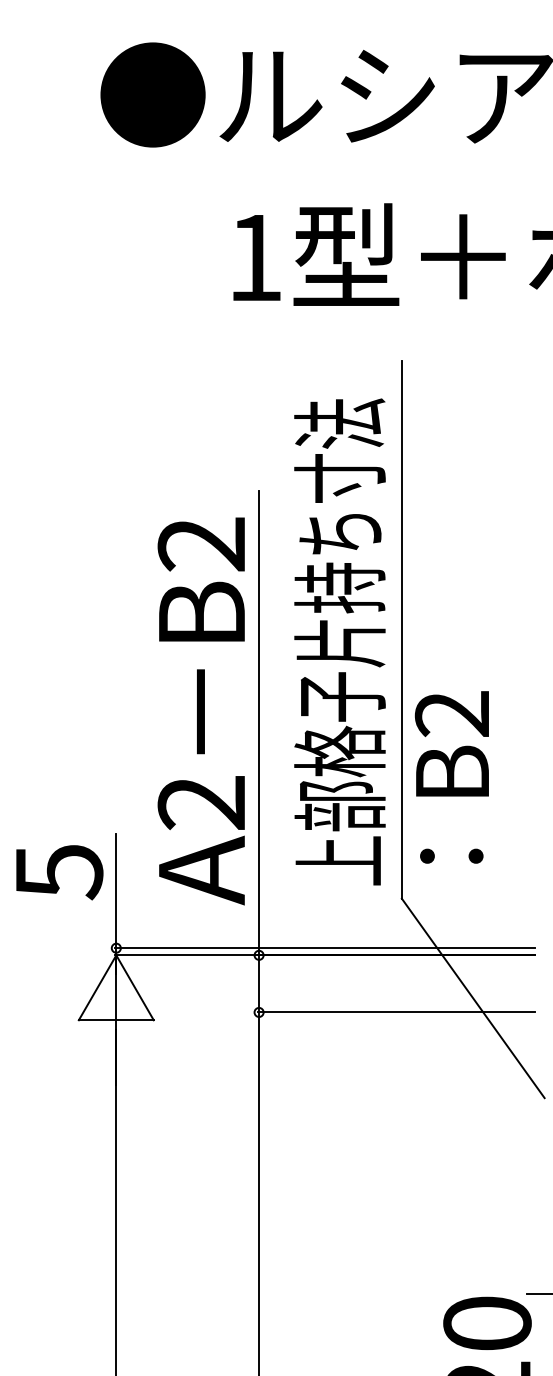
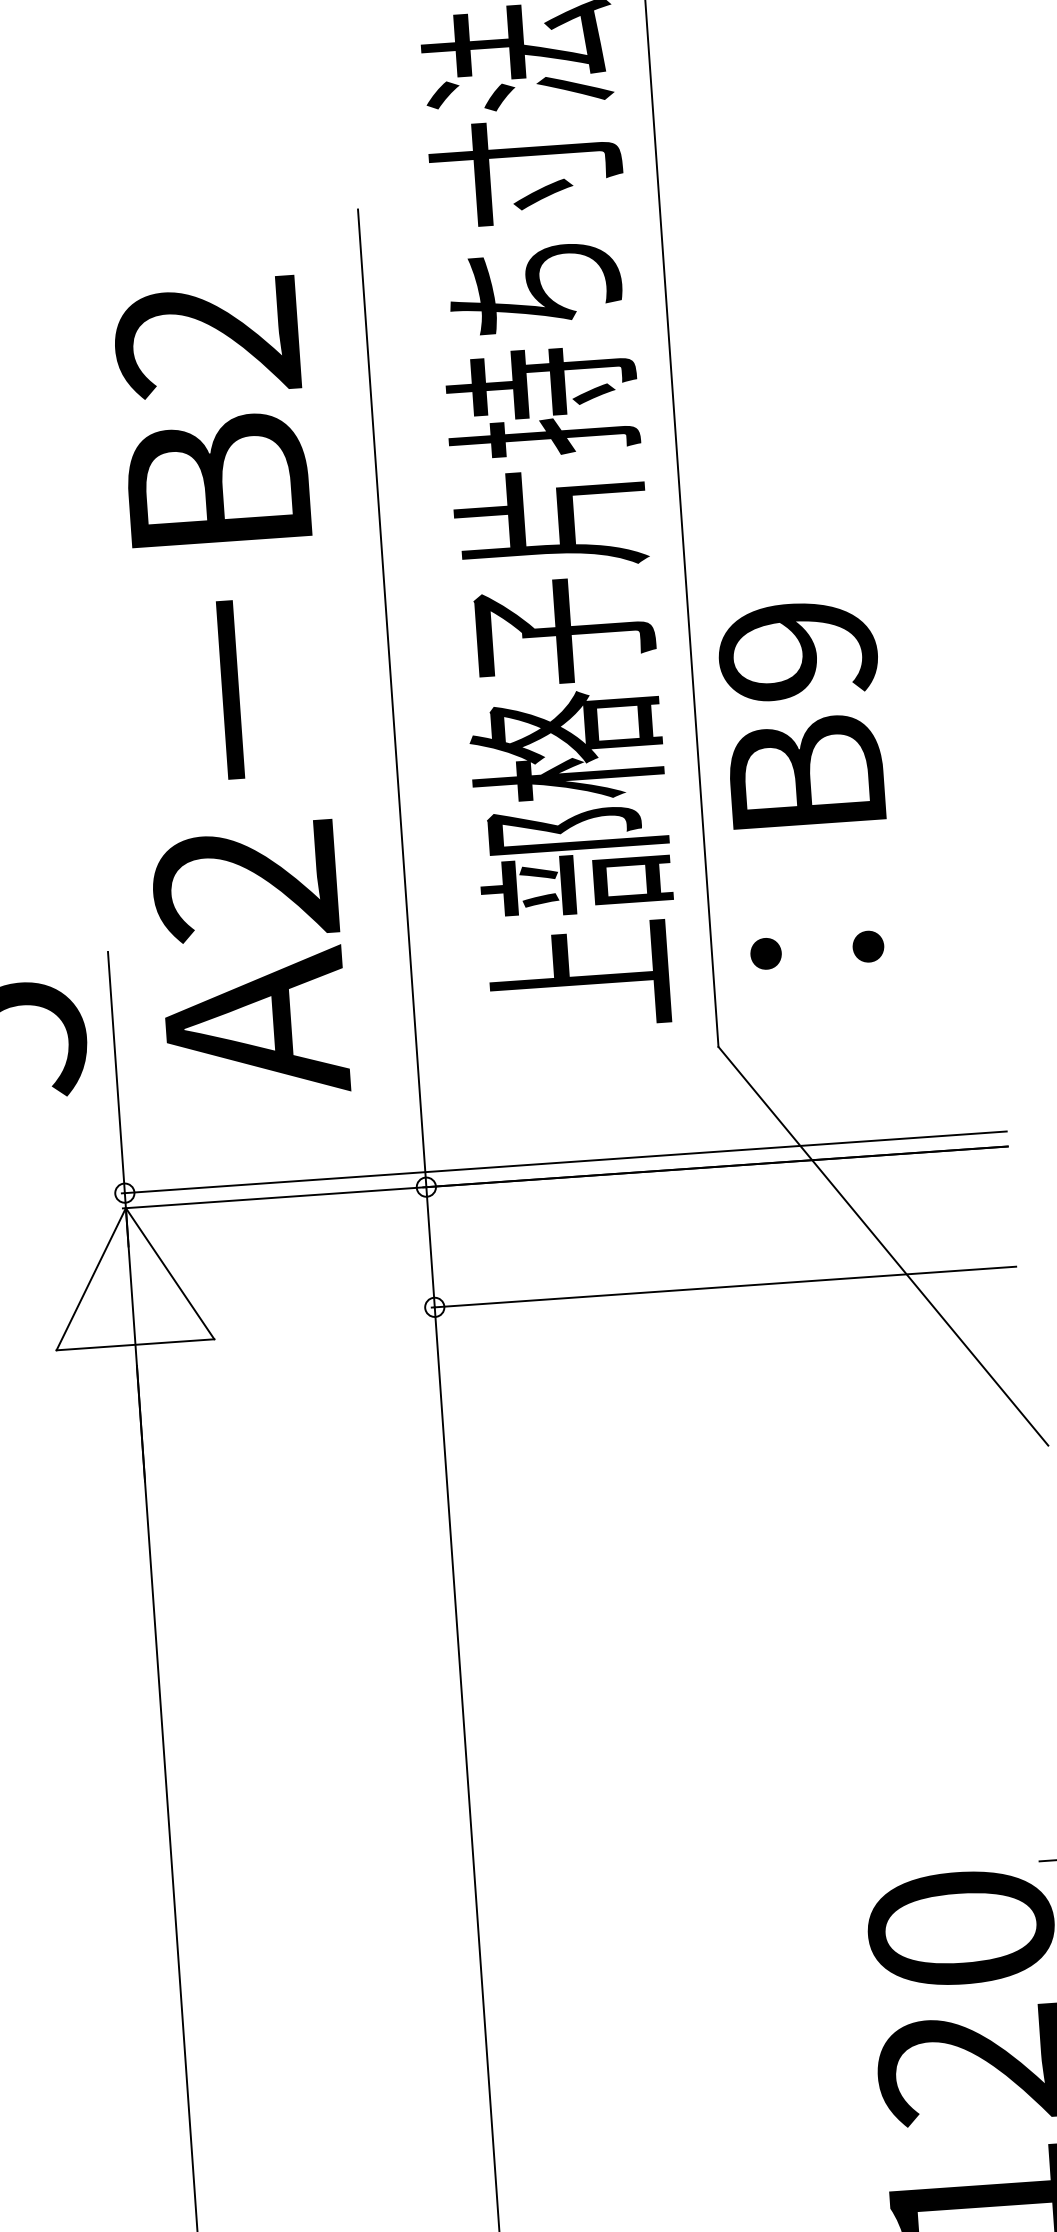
text: (200, 711) -> (229, 689), moved
text: (452, 714) -> (797, 651), B2 -> B9

